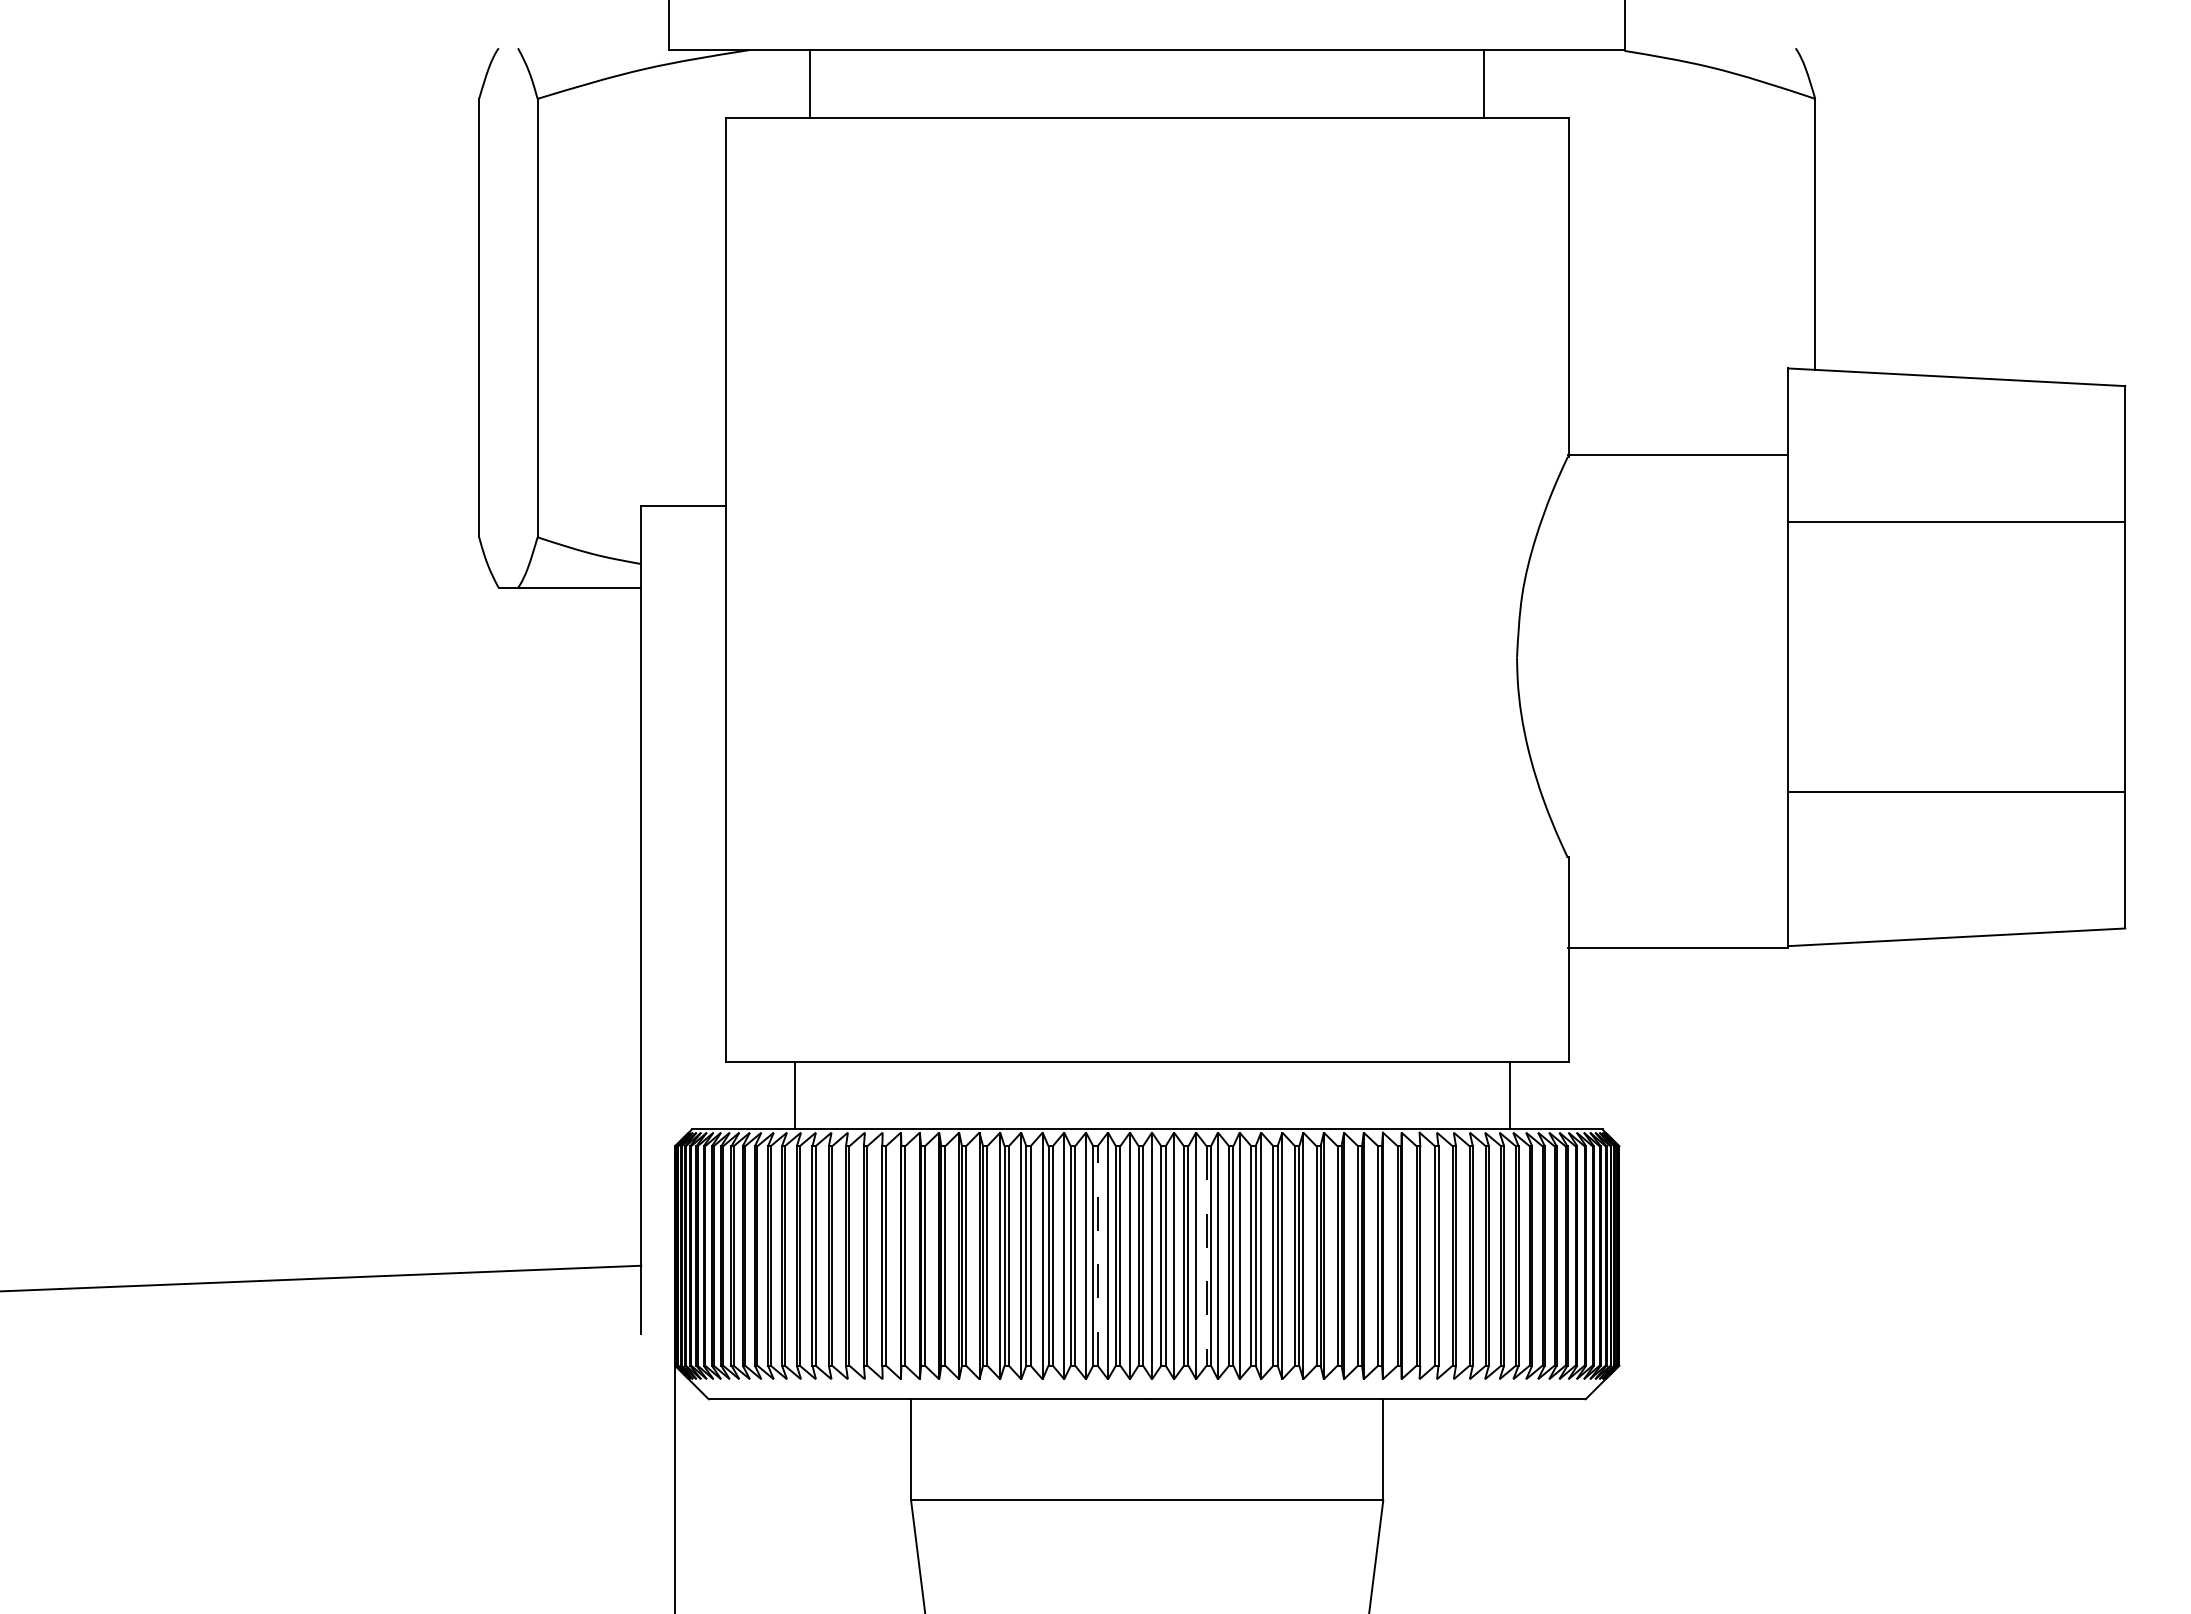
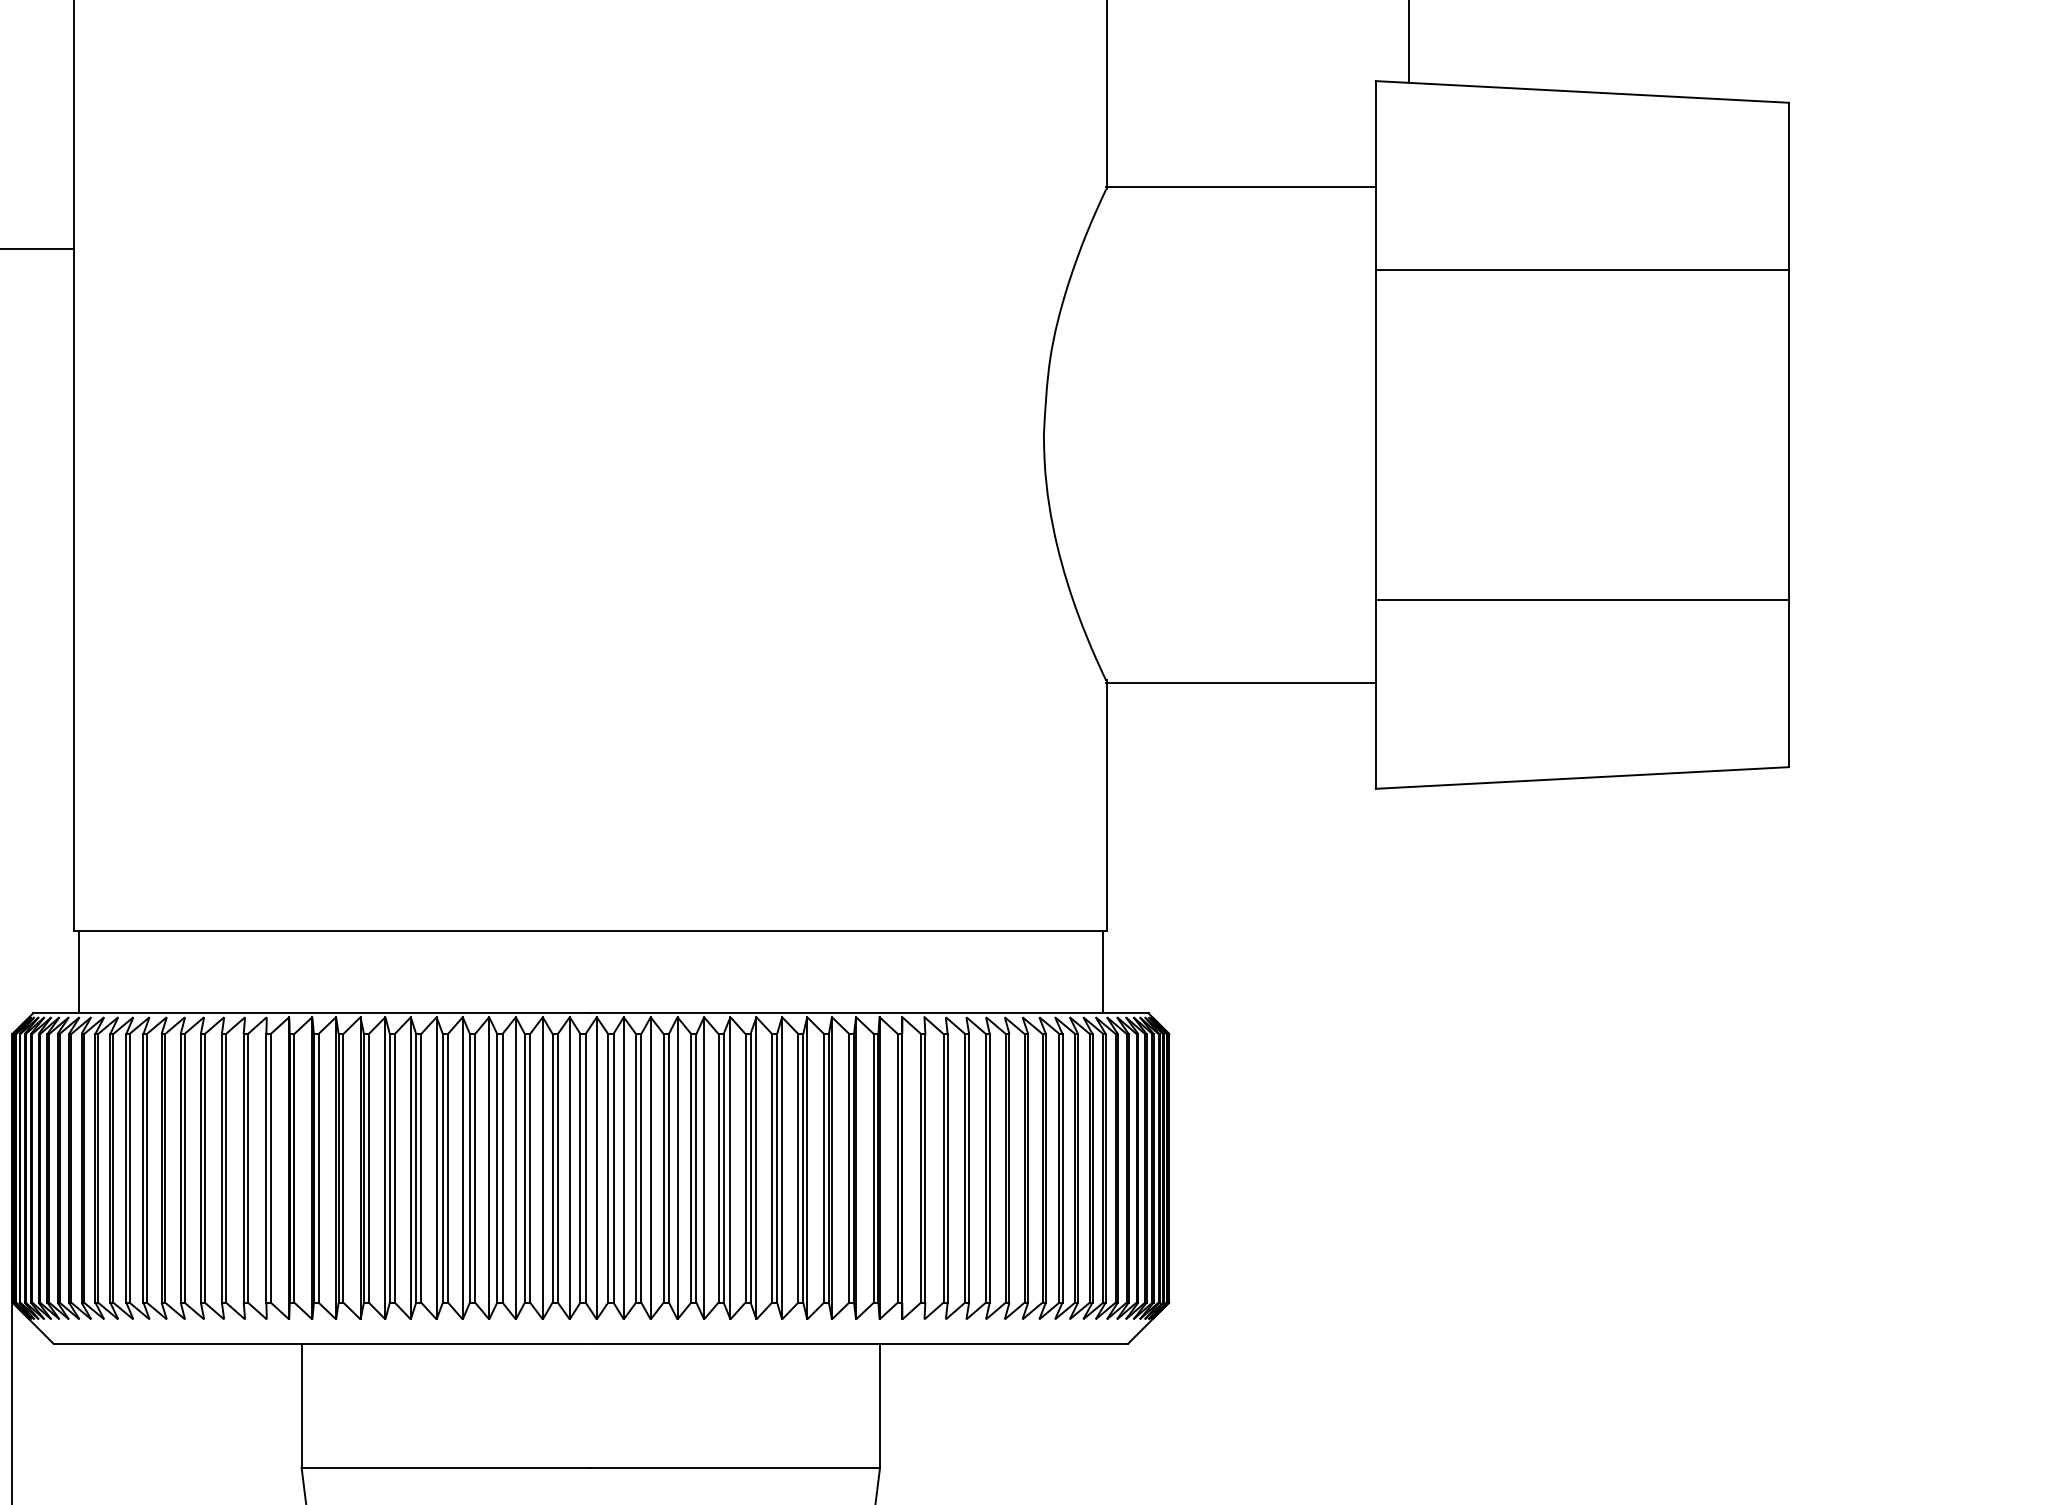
line: (1677, 947) -> (1240, 682), moved
line: (794, 1095) -> (77, 971), moved
line: (1510, 1095) -> (1103, 971), moved
line: (1097, 1255) -> (529, 1167), dashed -> solid
line: (1206, 1255) -> (663, 1167), dashed -> solid

